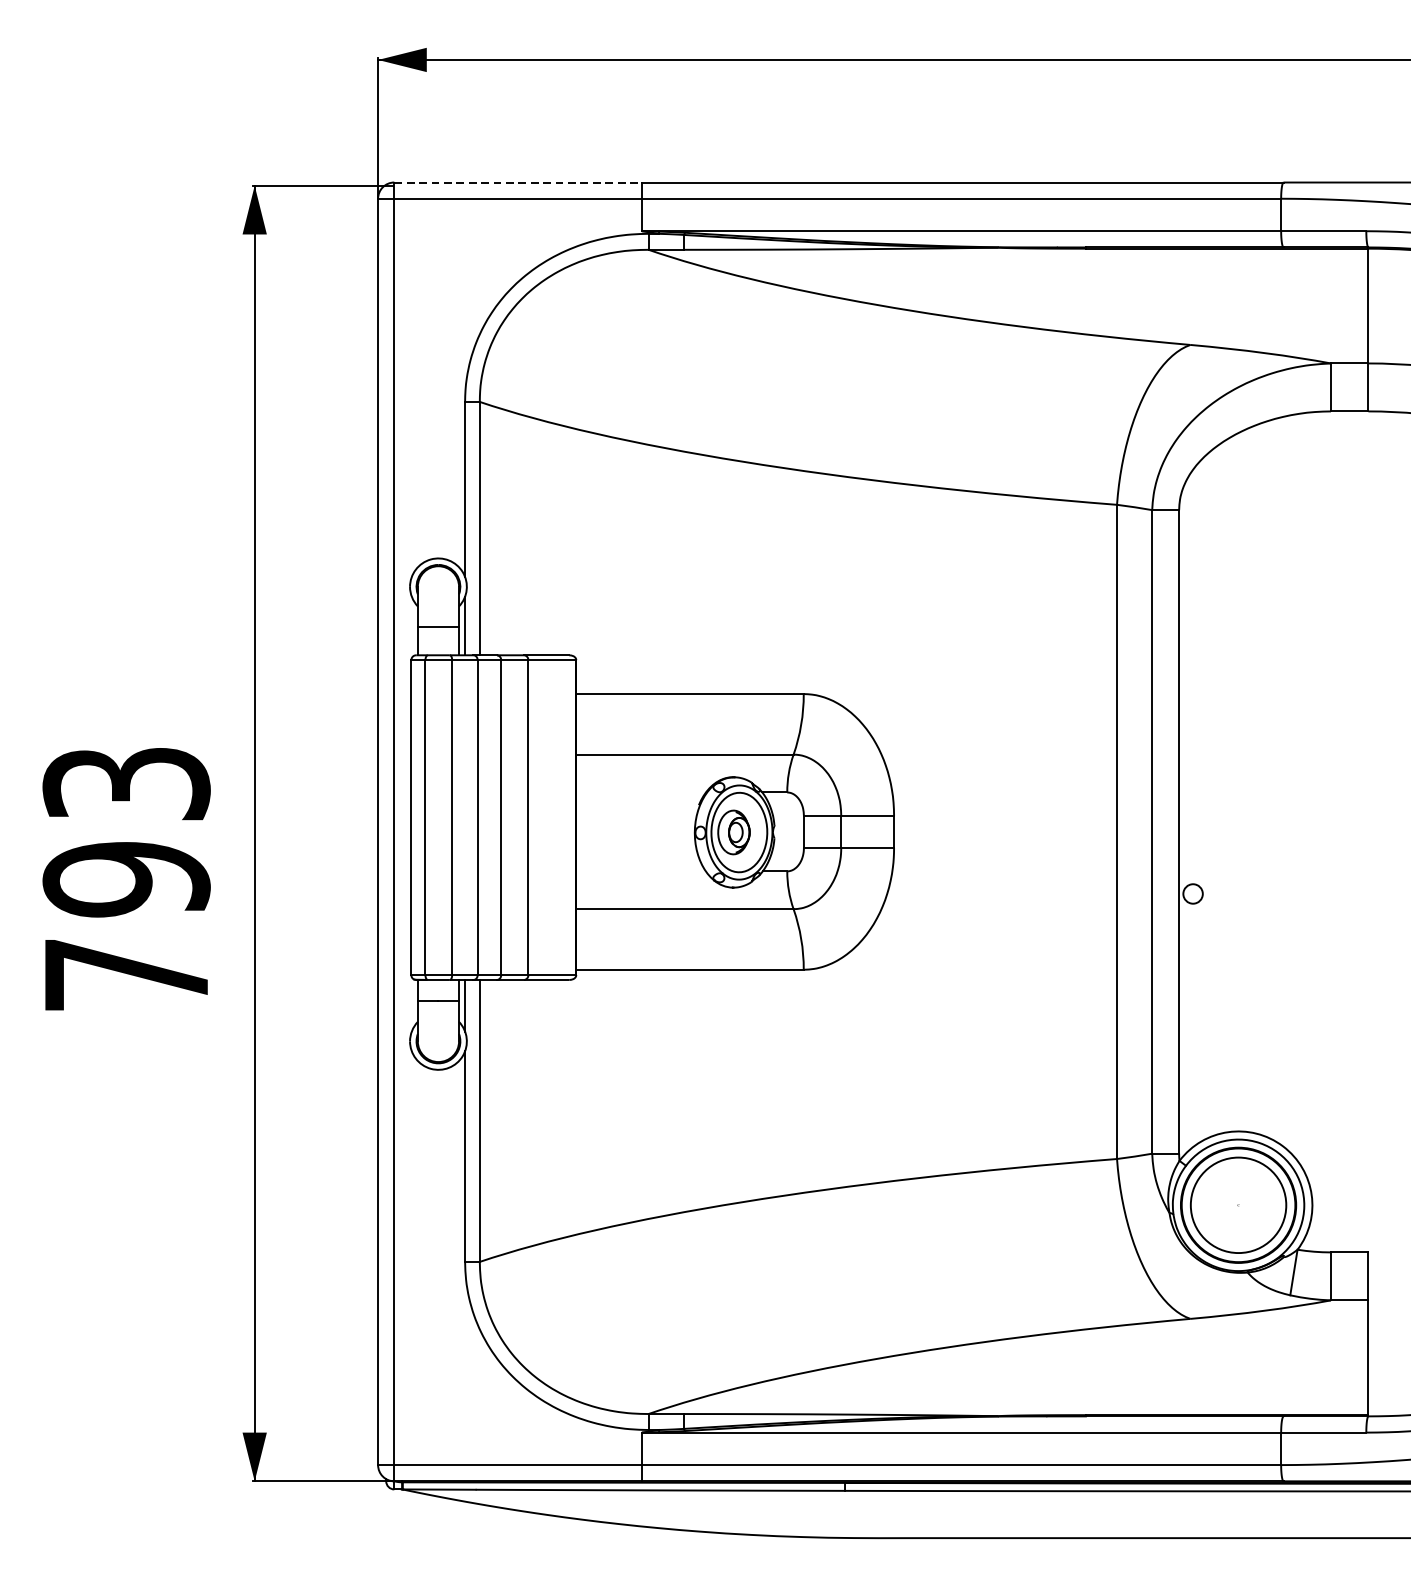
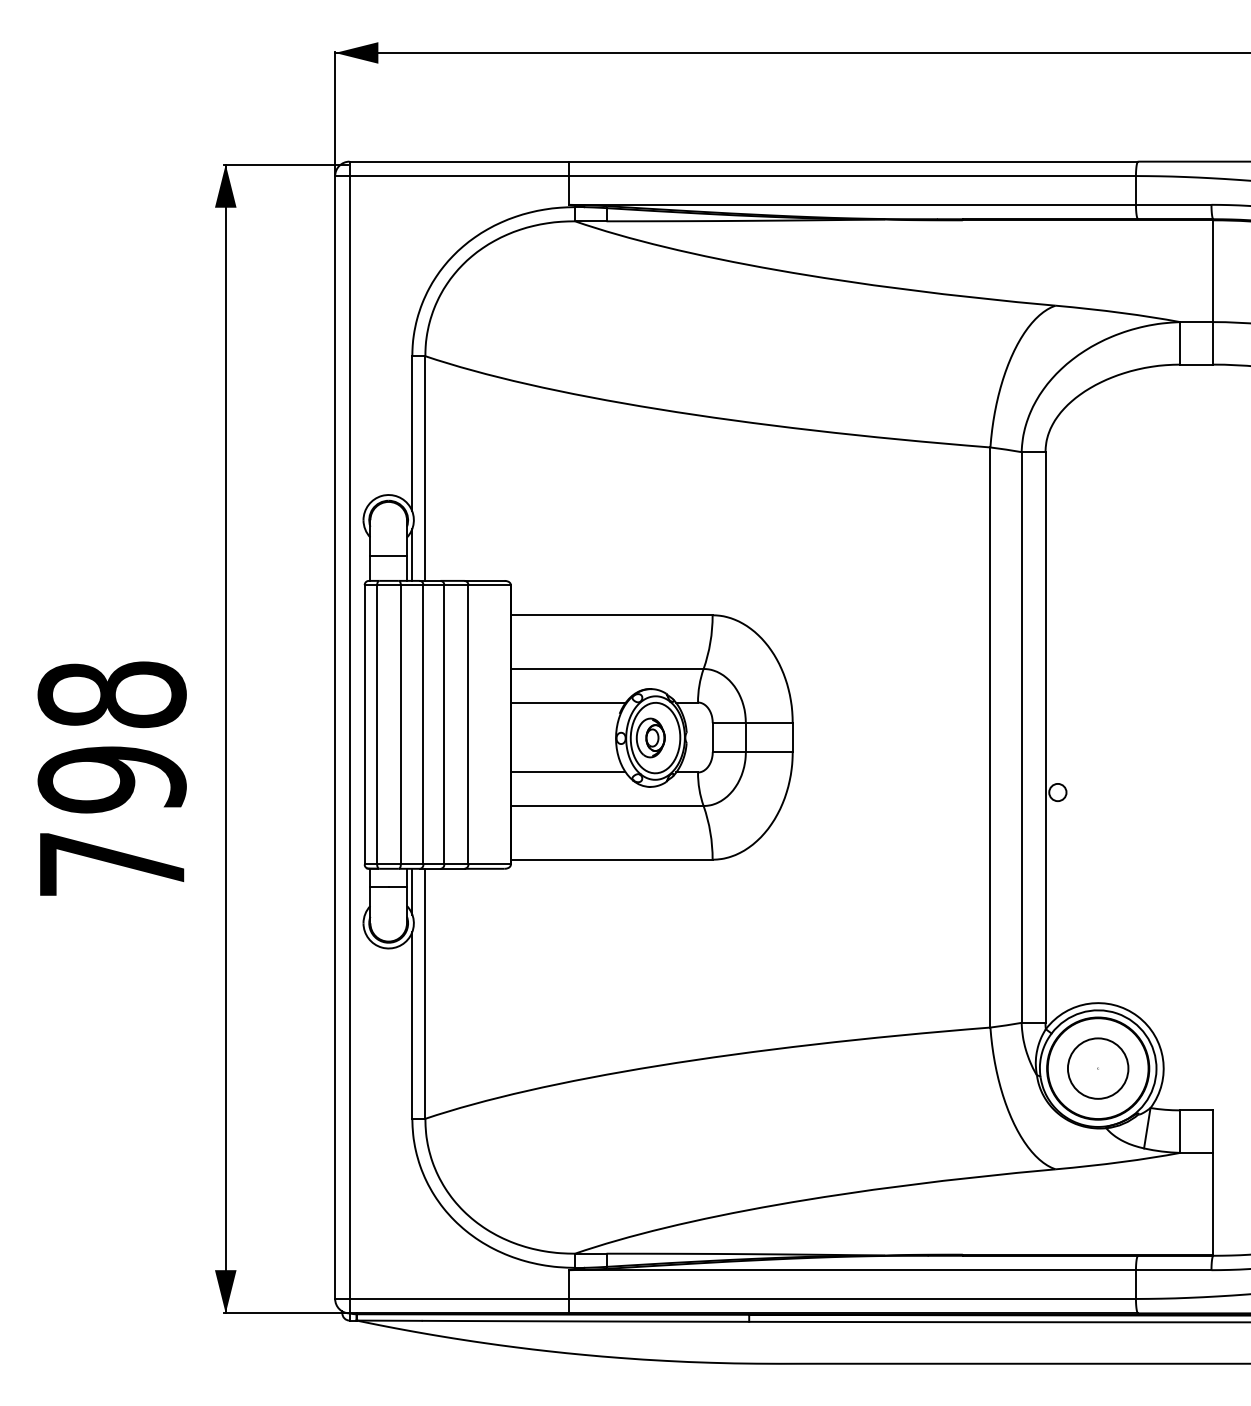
line: (518, 182) -> (459, 161), dashed -> solid
text: (125, 783) -> (111, 694), 793 -> 798
line: (640, 792) -> (567, 702), added
line: (640, 871) -> (567, 772), added
circle: (1237, 1205) -> (1097, 1068), size x0.71

